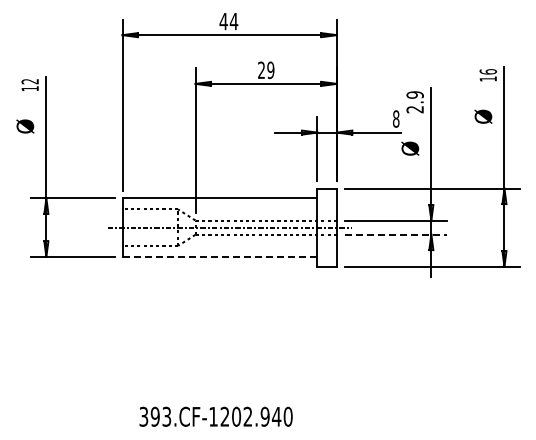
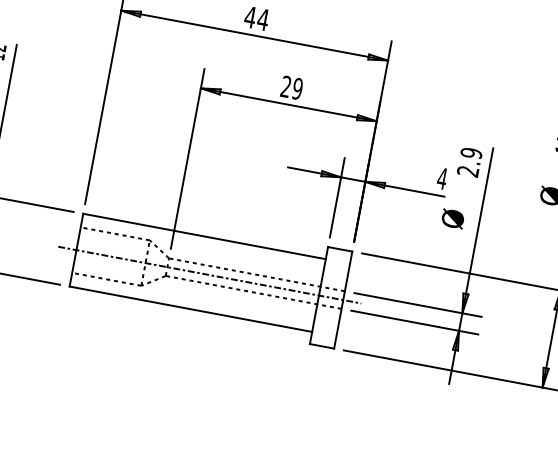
text: (395, 118) -> (441, 177), 8 -> 4
line: (396, 234) -> (415, 322), dashed -> solid
line: (220, 256) -> (191, 308), dashed -> solid

